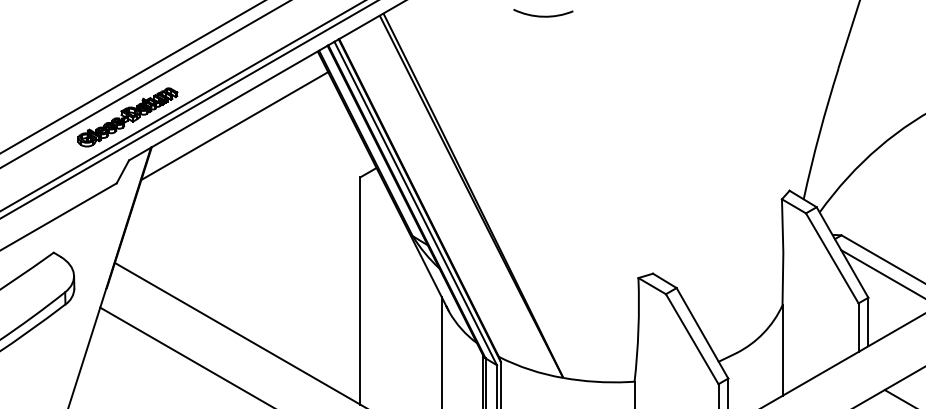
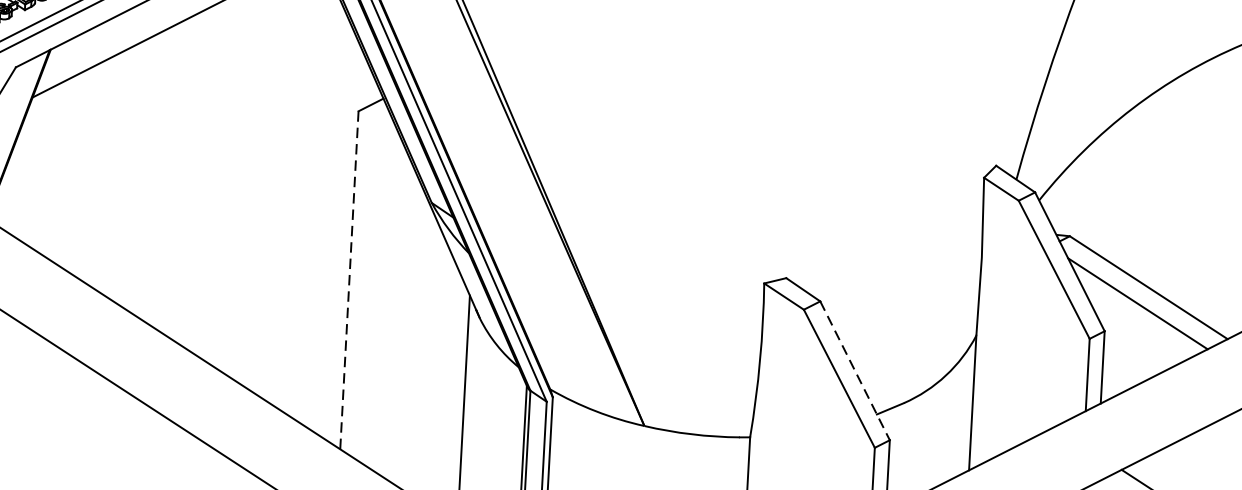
line: (360, 291) -> (349, 281), solid -> dashed
line: (702, 333) -> (855, 371), solid -> dashed

